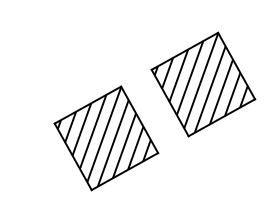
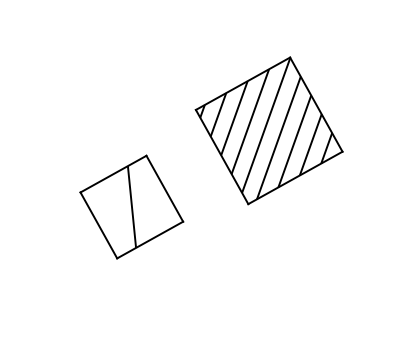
part: (106, 137) -> (131, 206), size x0.7

